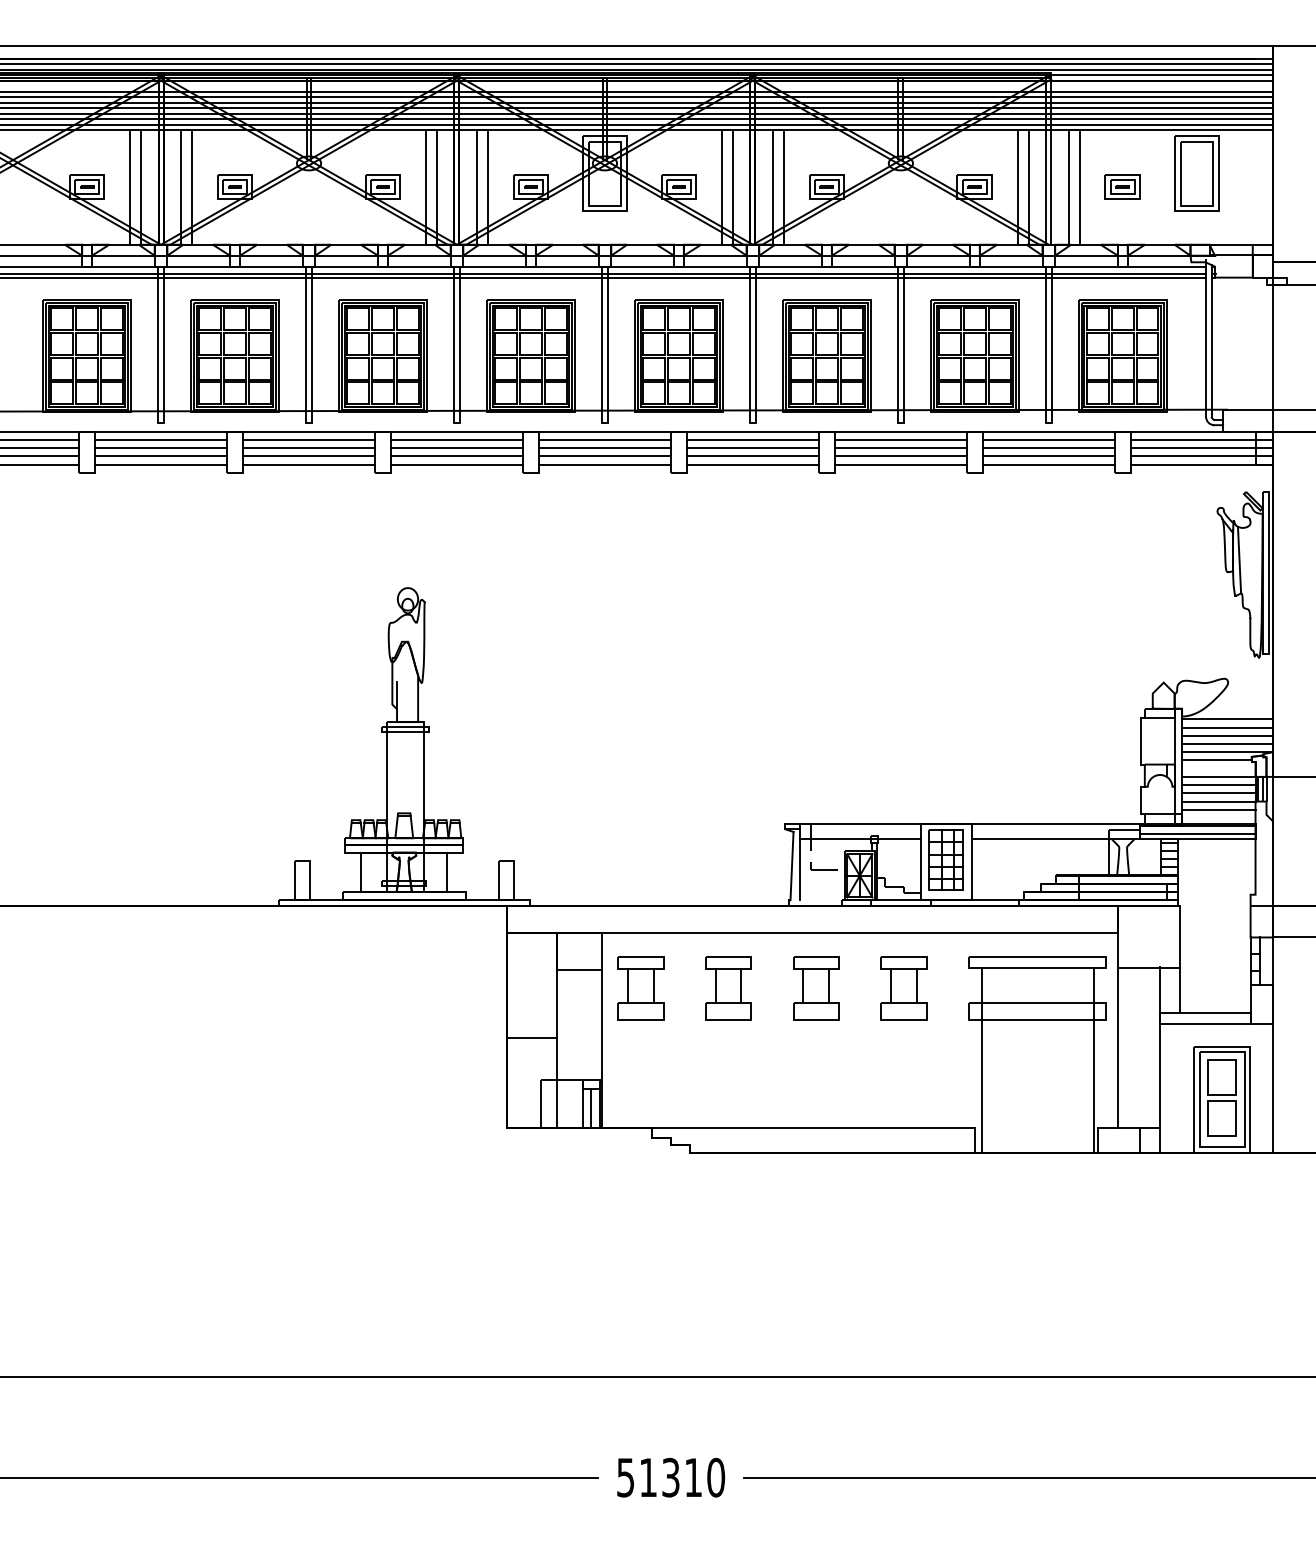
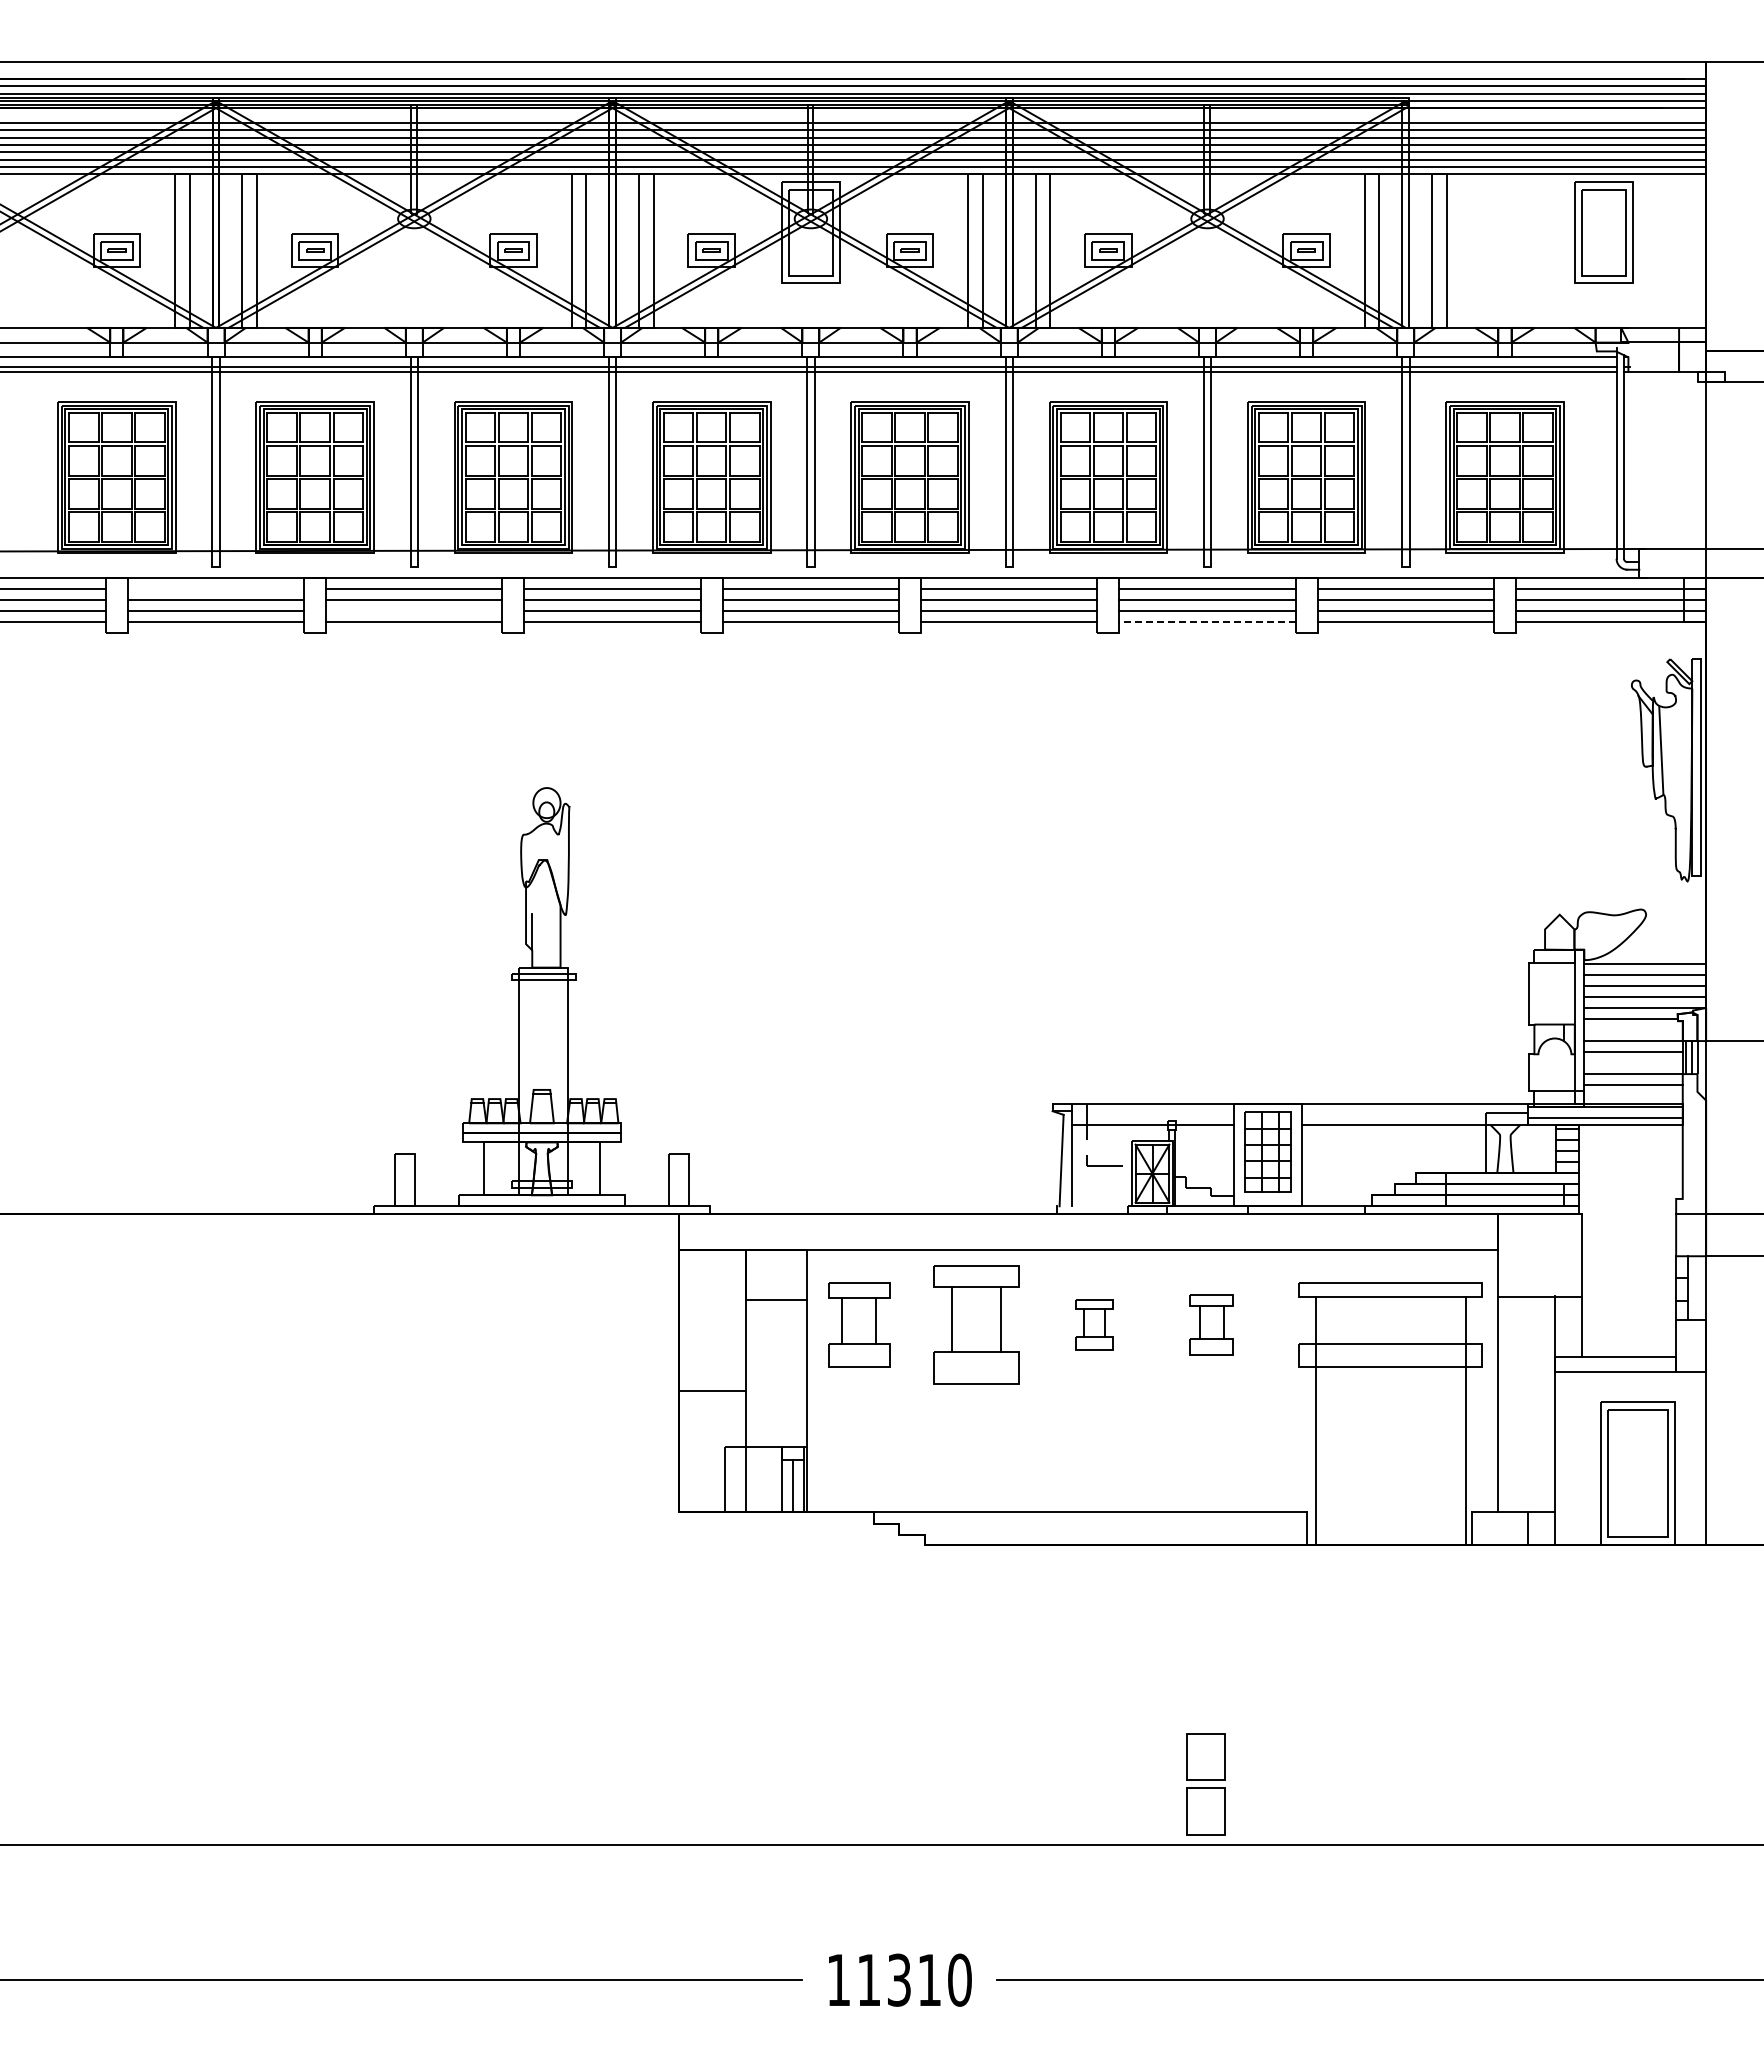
part: (1122, 186) -> (1504, 250), removed
line: (160, 439) -> (215, 589), removed
line: (309, 456) -> (414, 611), removed
line: (900, 464) -> (1207, 622), solid -> dashed
line: (1218, 793) -> (1633, 1063), removed
part: (728, 988) -> (976, 1324), size x1.4
part: (816, 988) -> (1094, 1324), size x0.6
part: (903, 988) -> (1211, 1324), size x0.7
part: (1221, 1098) -> (1205, 1784), moved
text: (625, 1477) -> (838, 1980), 51310 -> 11310

